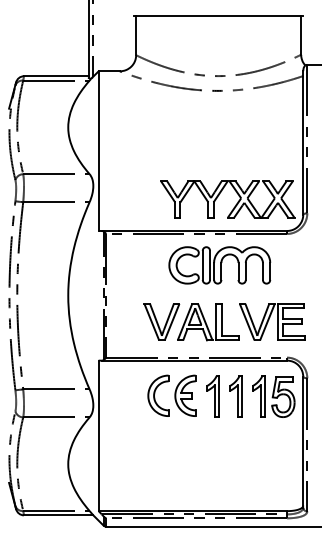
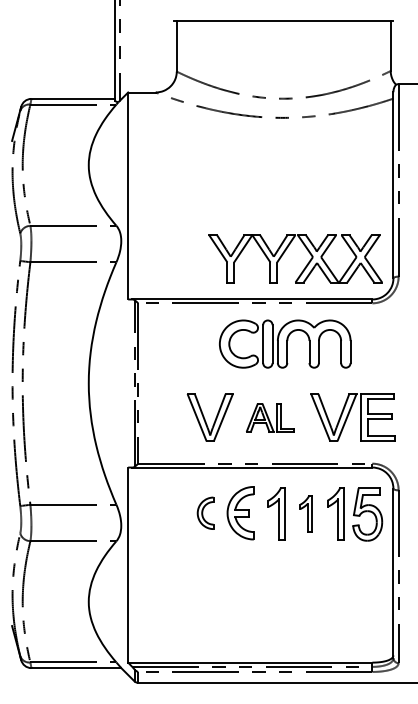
part: (208, 322) -> (270, 417), size x0.6
part: (158, 396) -> (205, 513), size x0.6
part: (235, 396) -> (305, 513), size x0.7

